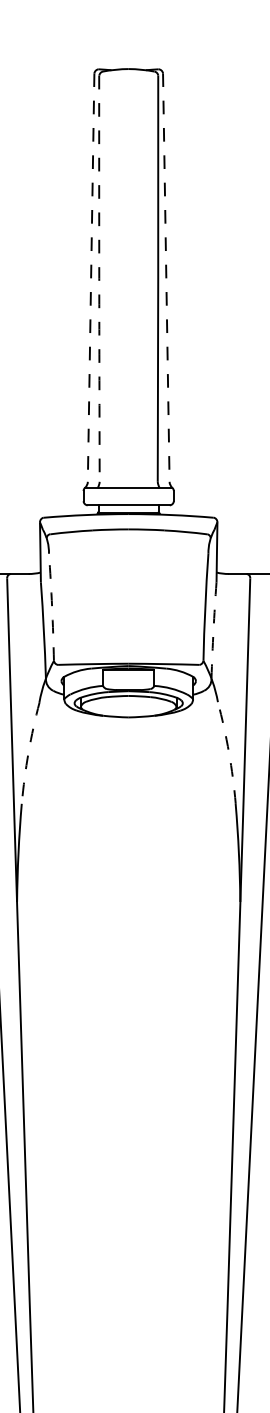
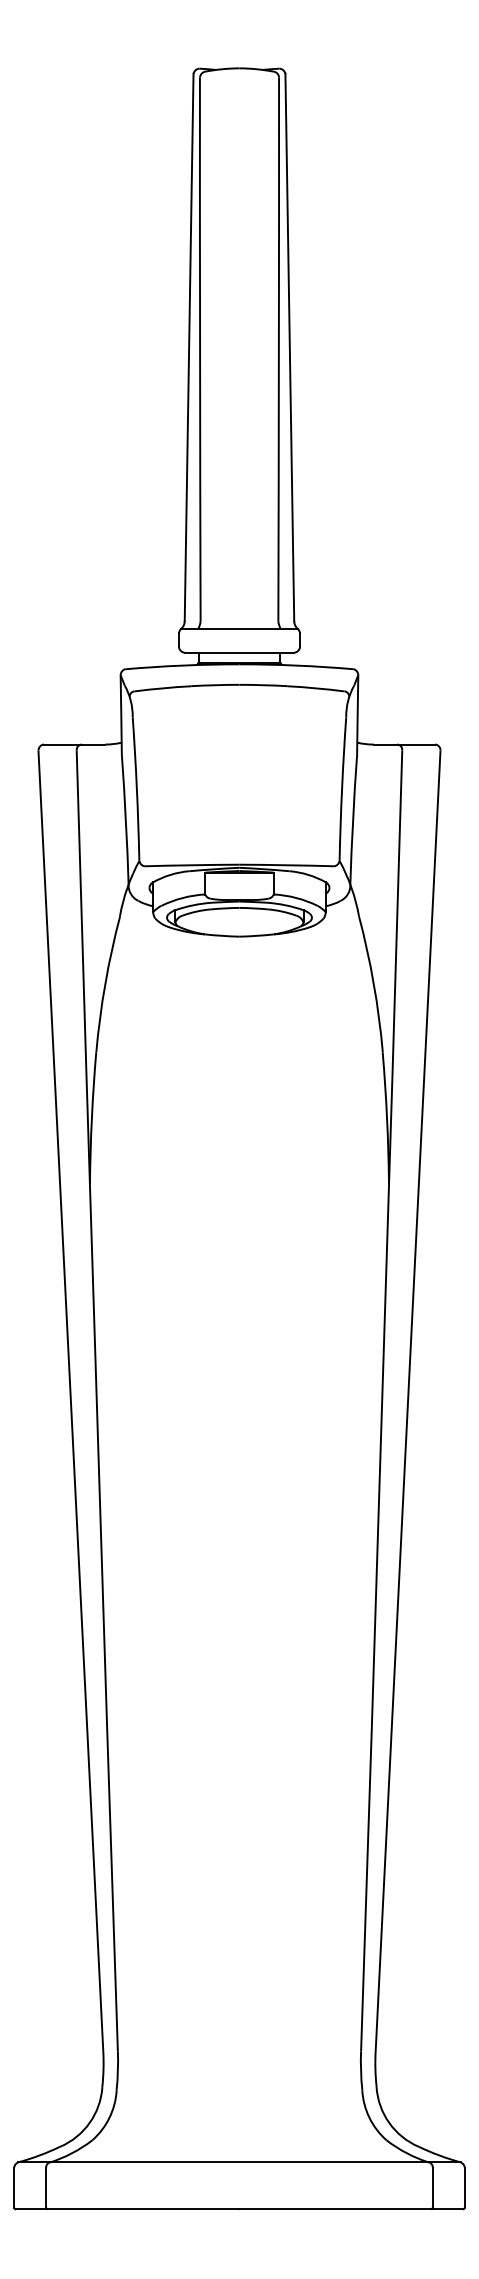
line: (91, 277) -> (189, 347), dashed -> solid
line: (166, 277) -> (289, 347), dashed -> solid
arc: (99, 279) -> (200, 349), dashed -> solid
arc: (51, 607) -> (136, 789), dashed -> solid
arc: (213, 630) -> (353, 820), dashed -> solid
arc: (28, 752) -> (105, 983), dashed -> solid
arc: (228, 752) -> (373, 983), dashed -> solid

